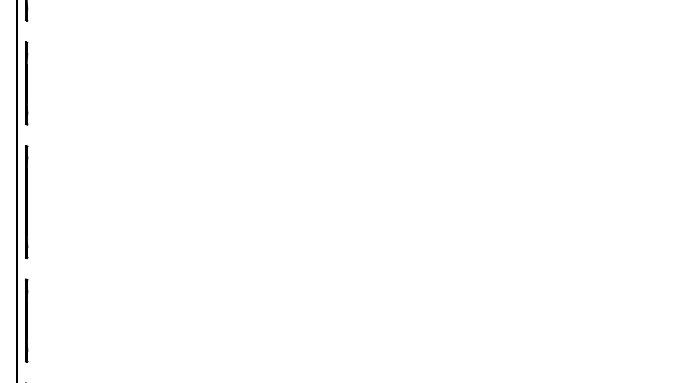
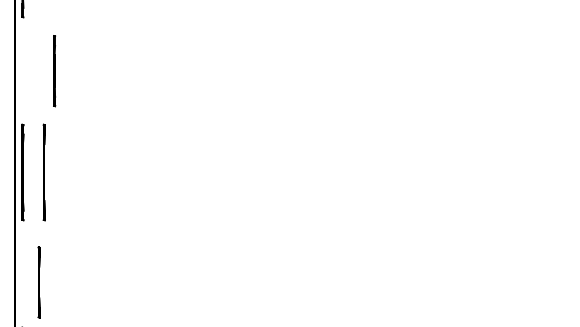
line: (26, 83) -> (54, 71), moved
line: (51, 201) -> (44, 172), added
line: (26, 320) -> (39, 282), moved

